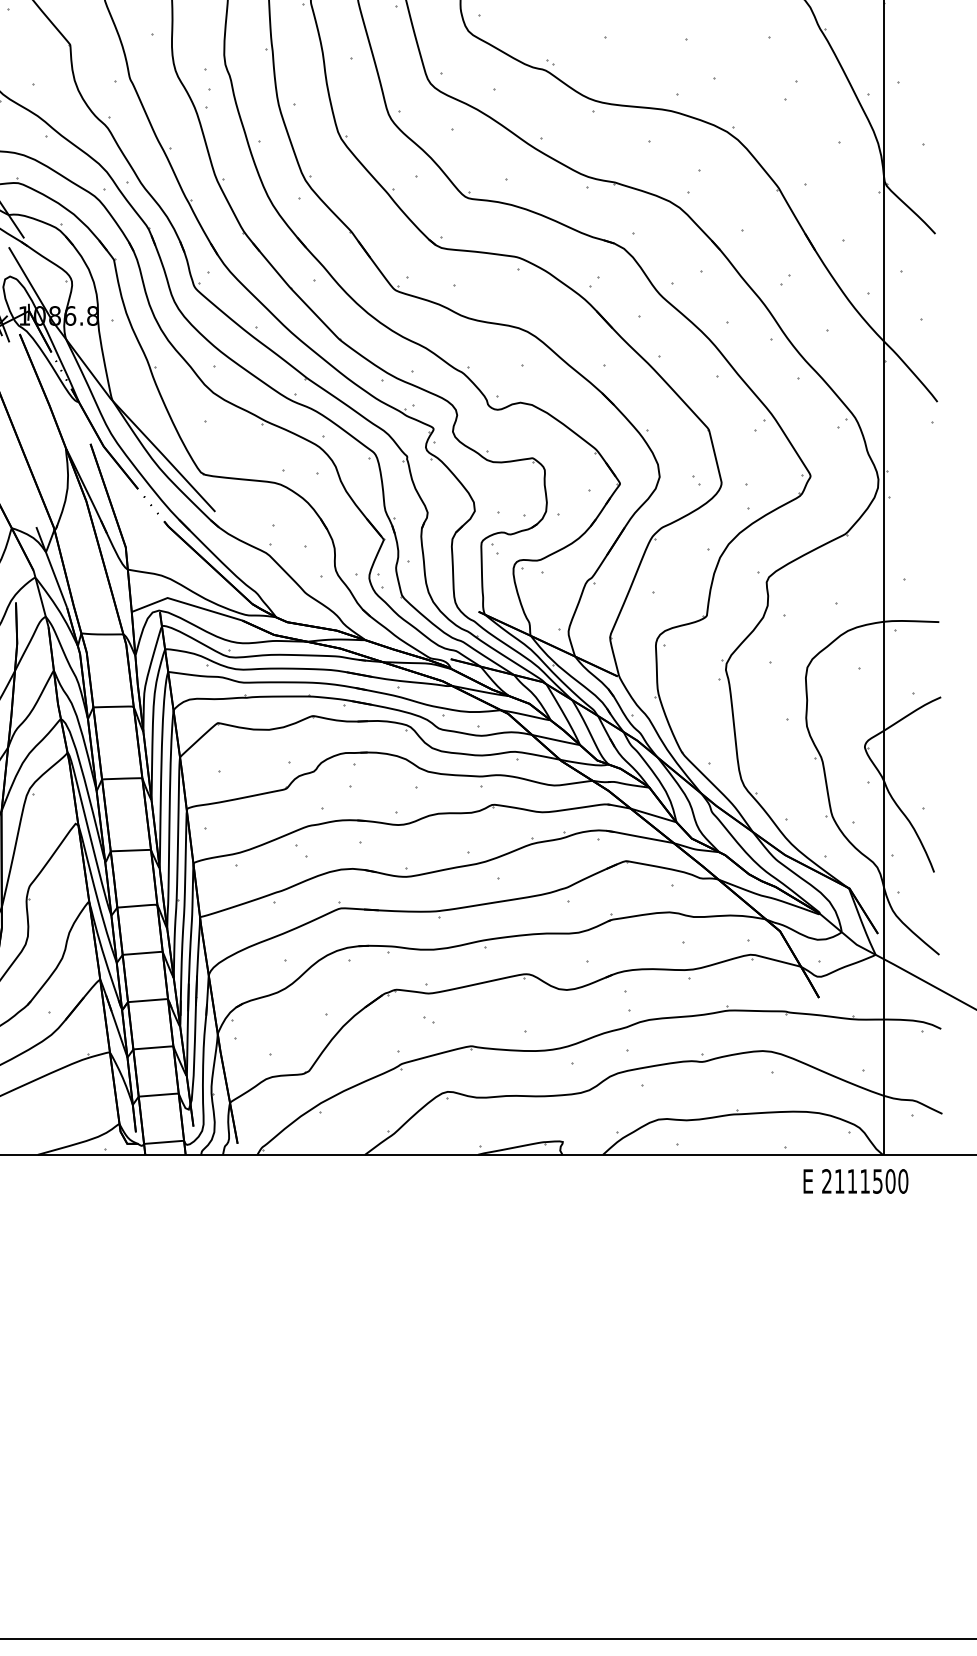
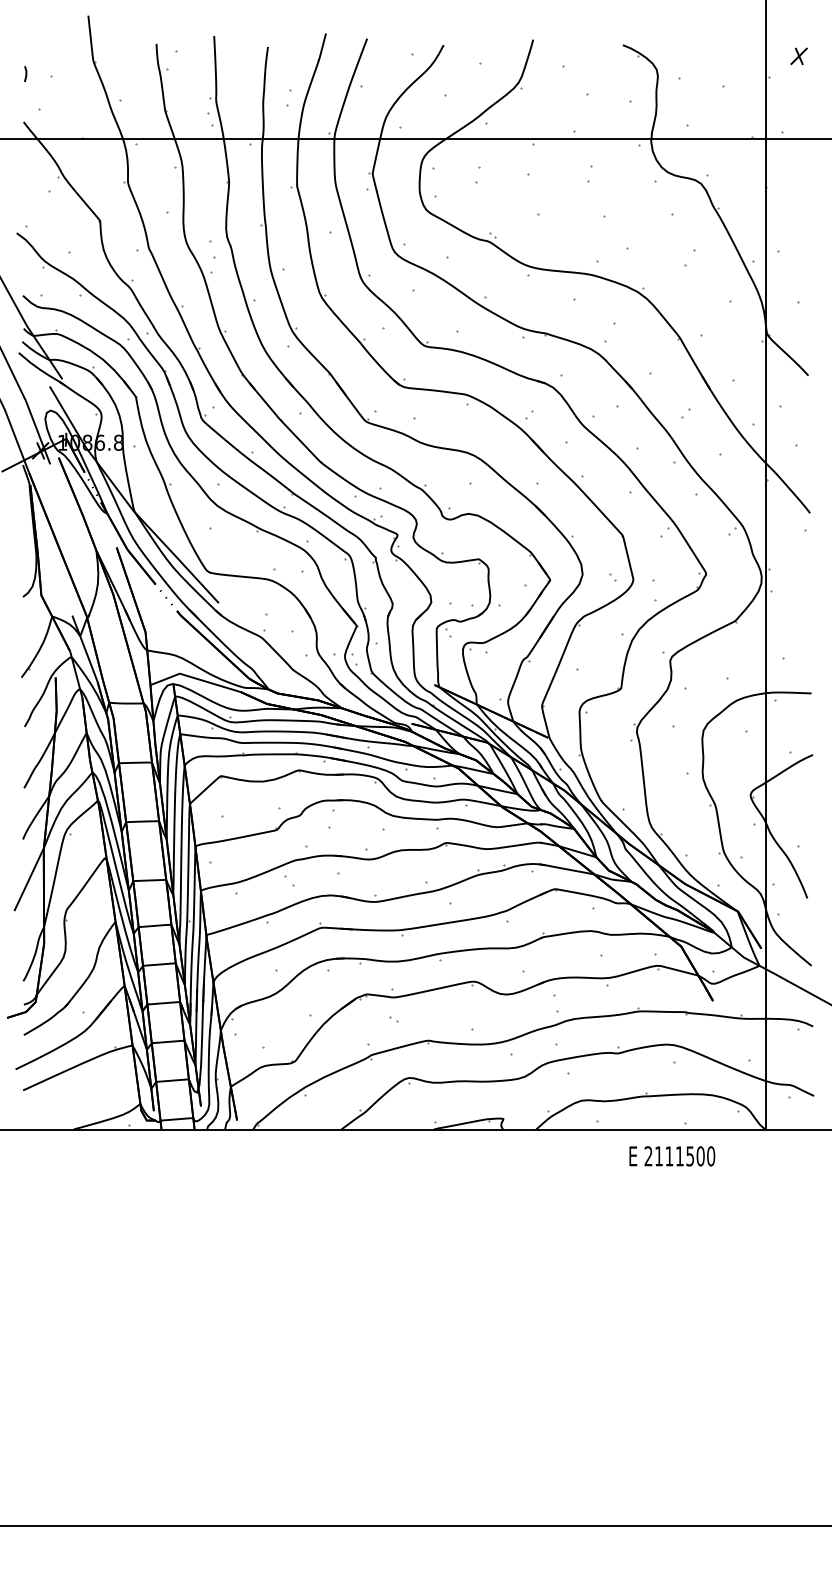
text: (856, 1181) -> (672, 1156), moved

